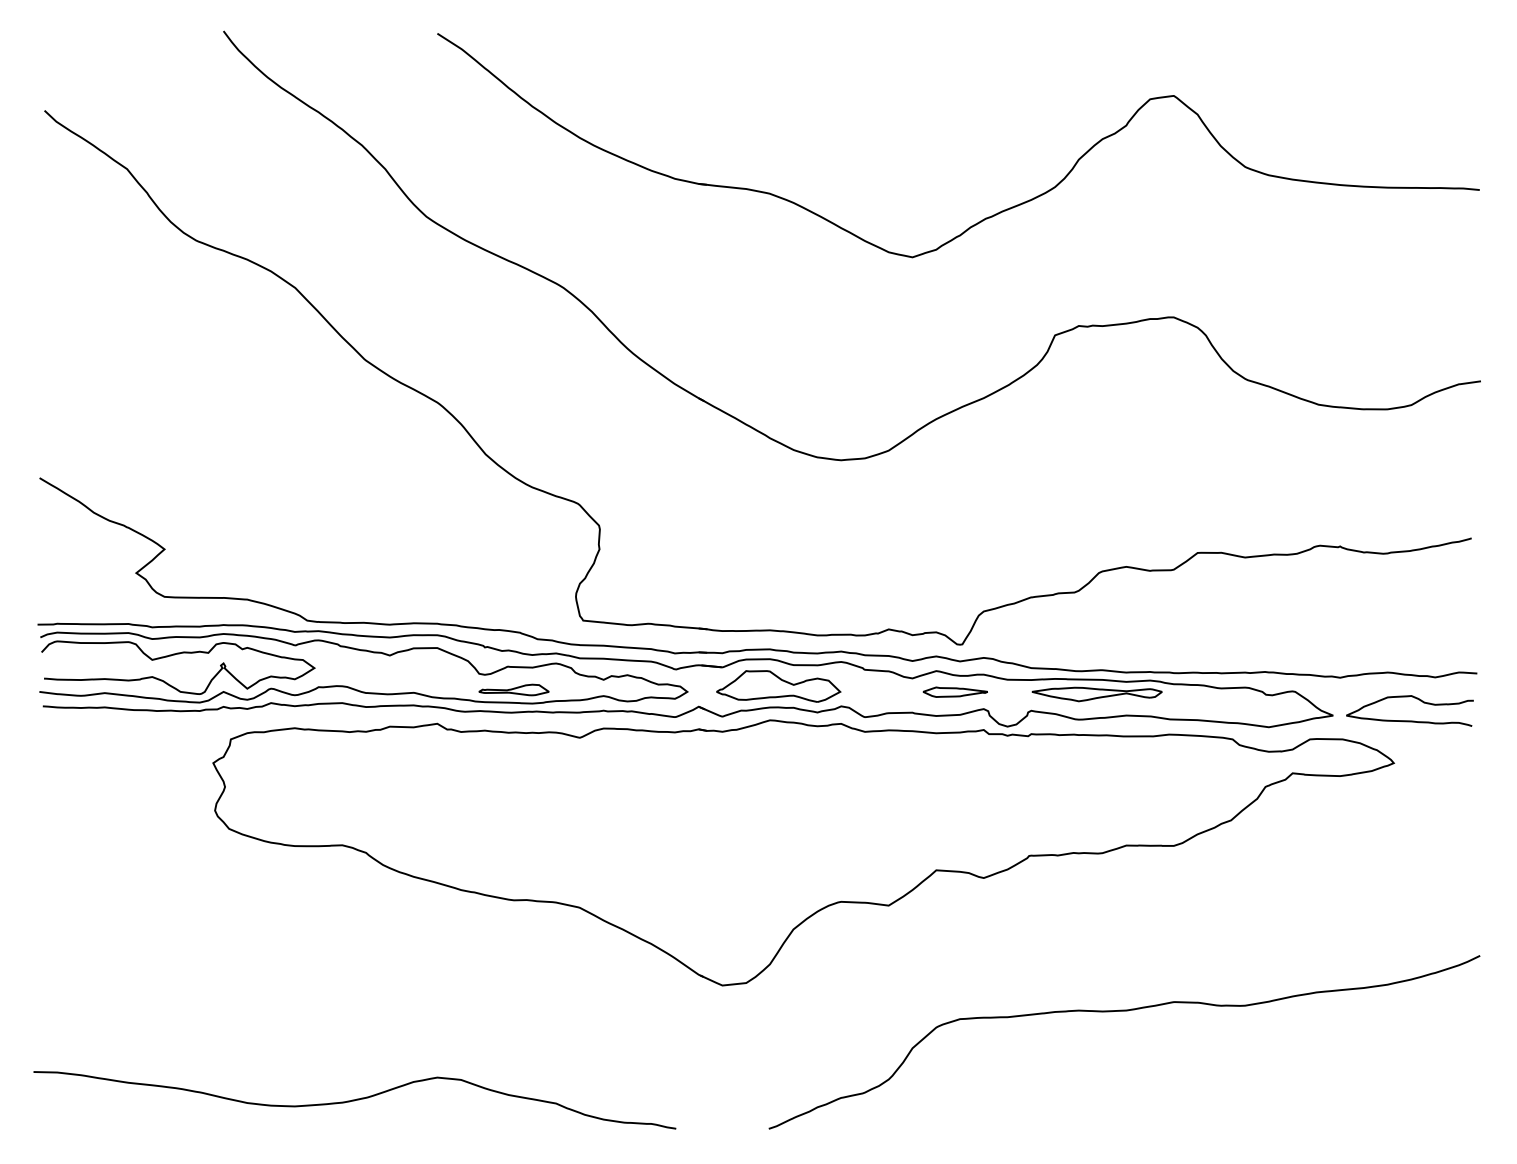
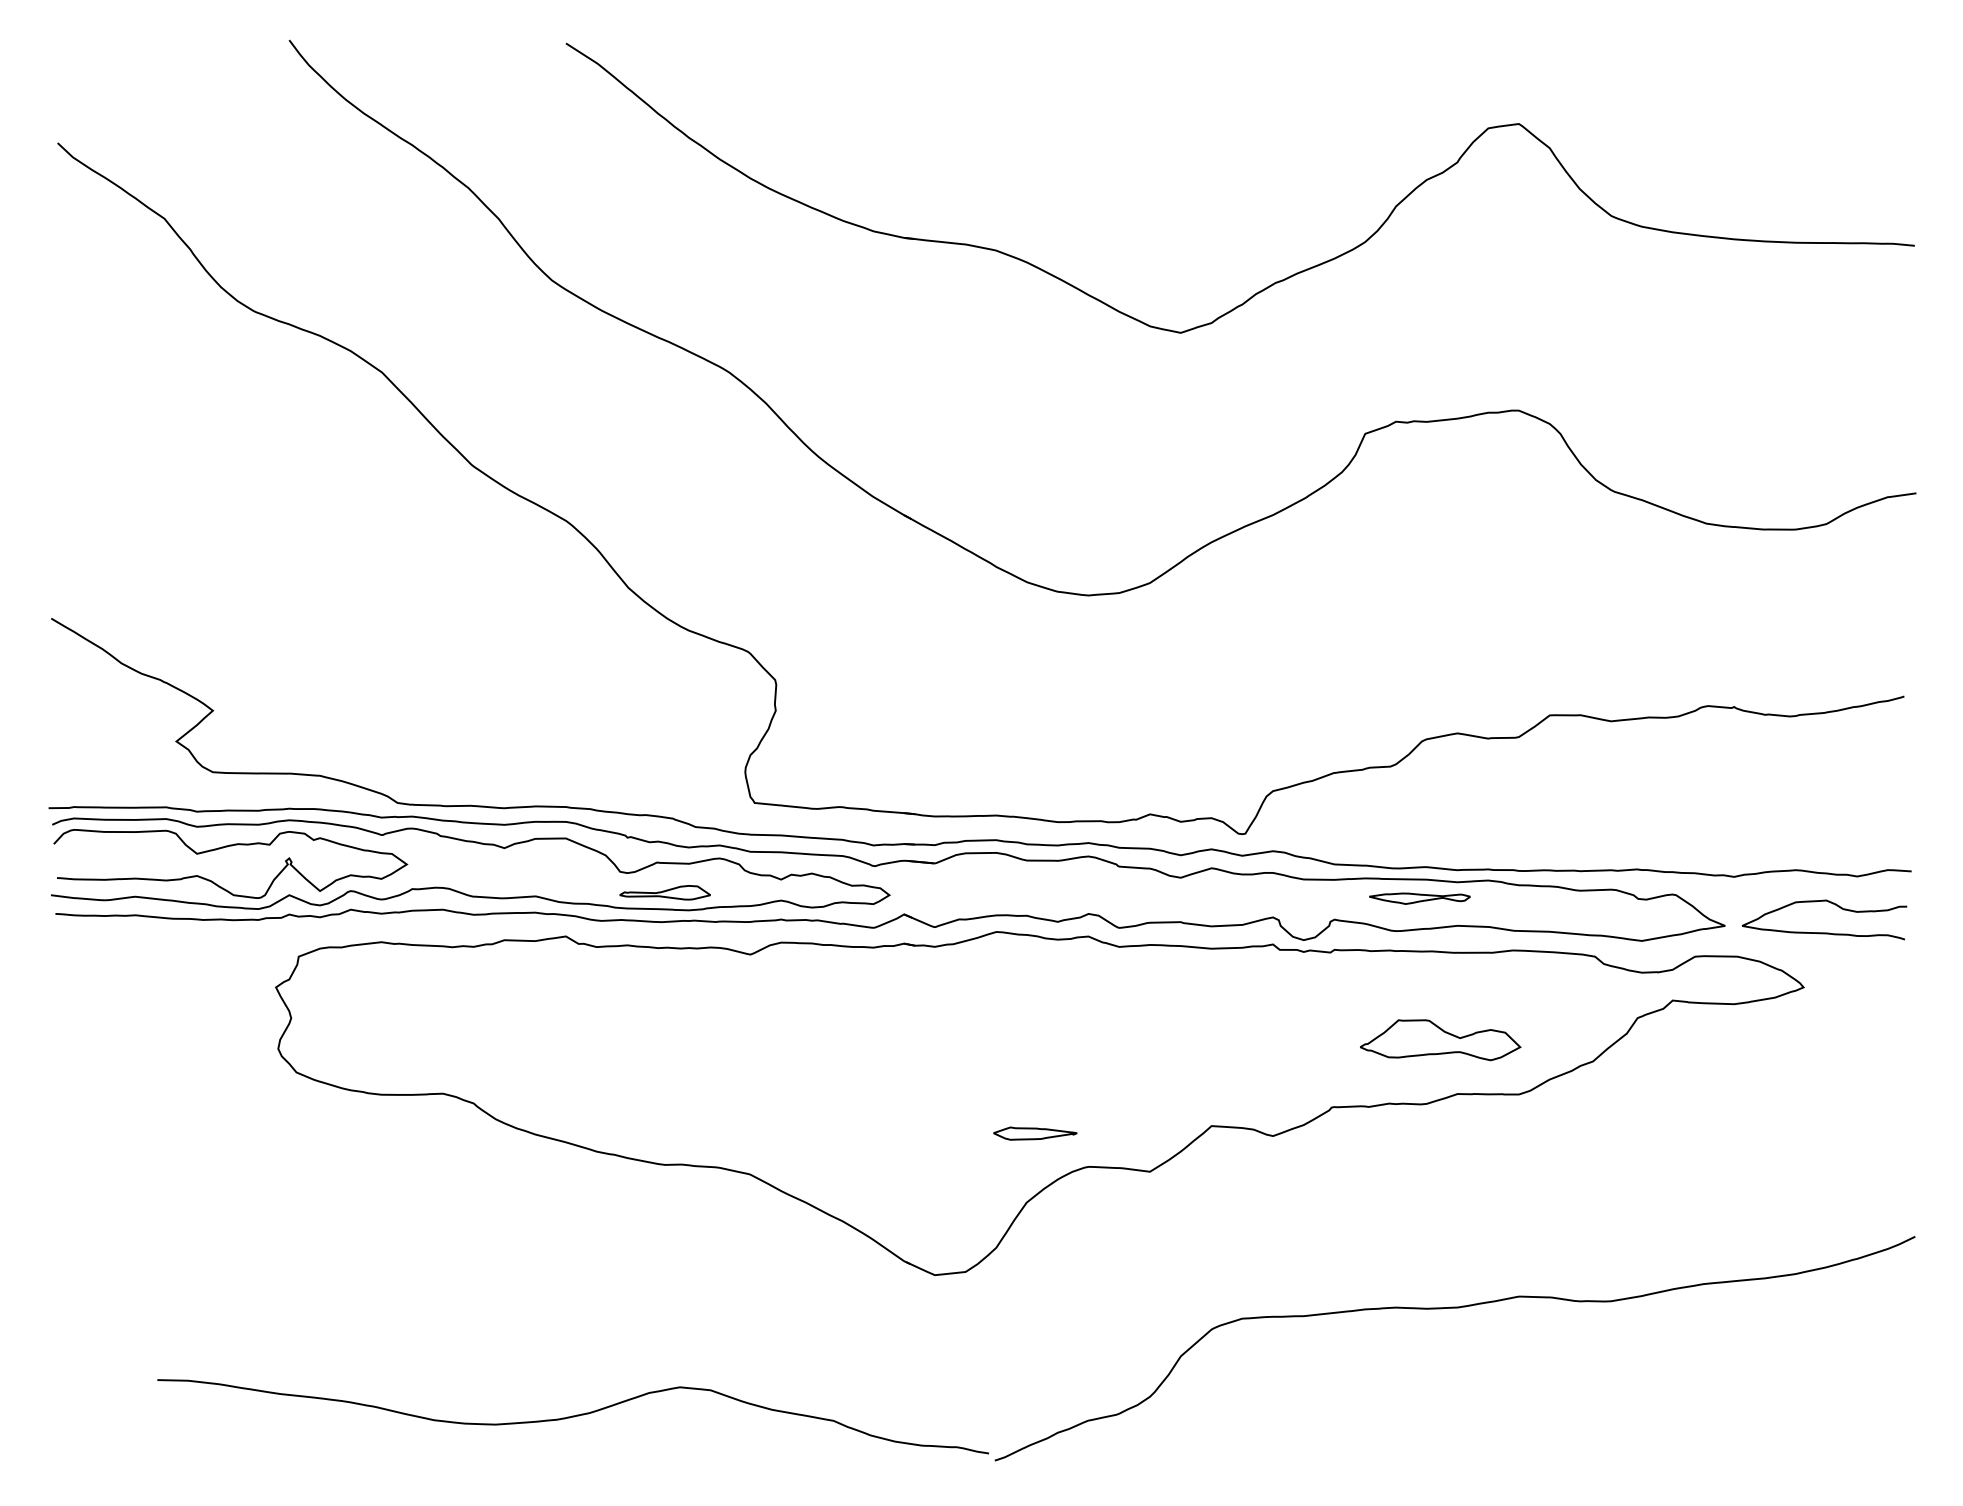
part: (778, 686) -> (1440, 1040), moved
part: (955, 692) -> (1035, 1133), moved
part: (1096, 694) -> (1419, 898), size x0.6
curve: (354, 1100) -> (572, 1416), moved

